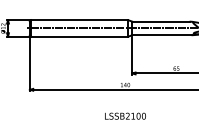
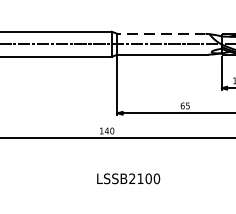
line: (160, 21) -> (160, 33), solid -> dashed
text: (125, 115) -> (128, 177), moved

